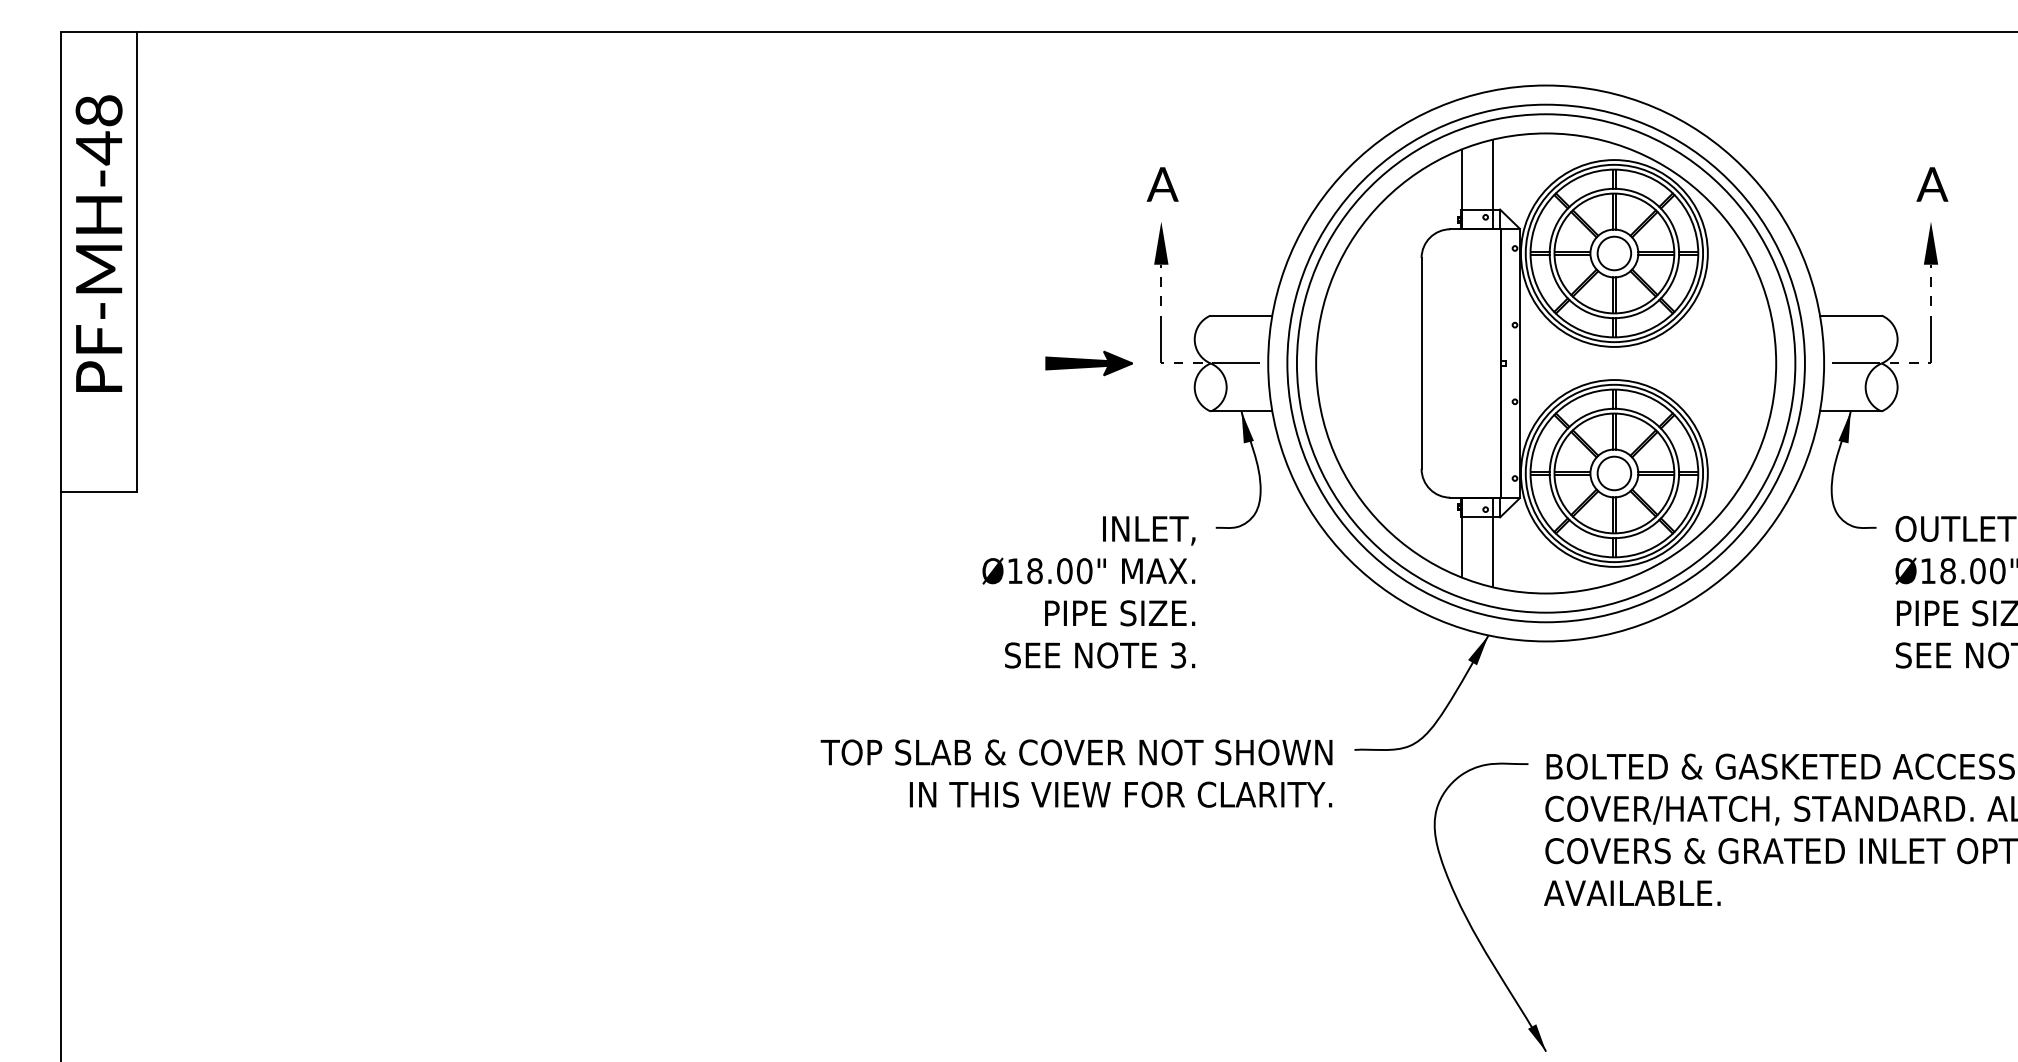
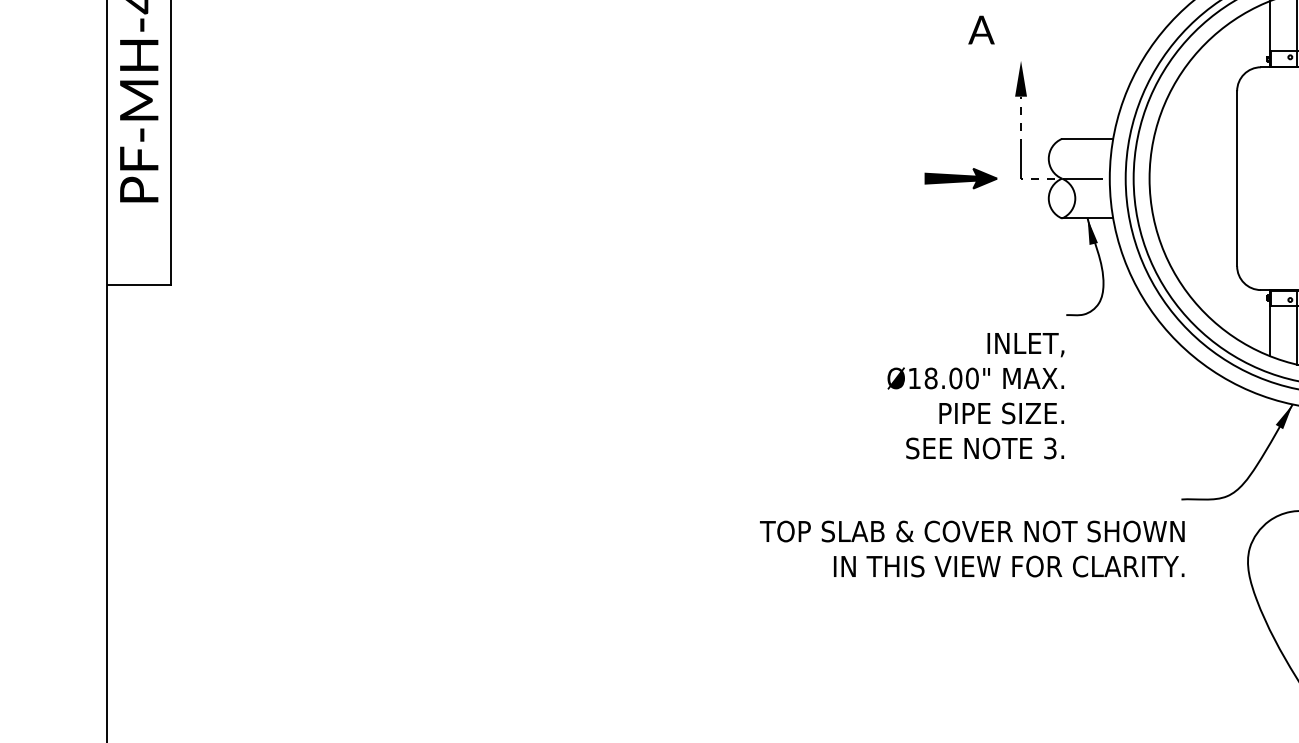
text: (1162, 184) -> (981, 30), moved
text: (1088, 592) -> (975, 396), moved
text: (1076, 773) -> (972, 548), moved

